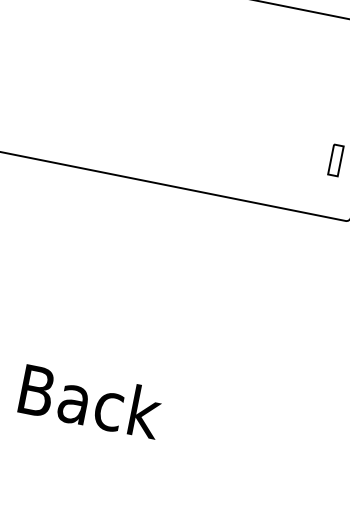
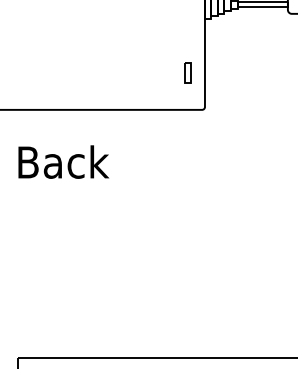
text: (90, 400) -> (63, 161), moved

